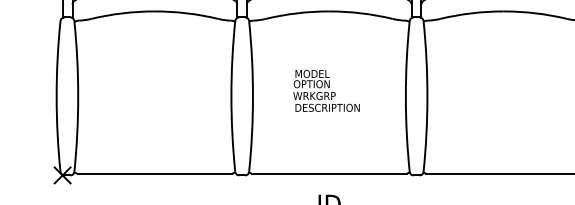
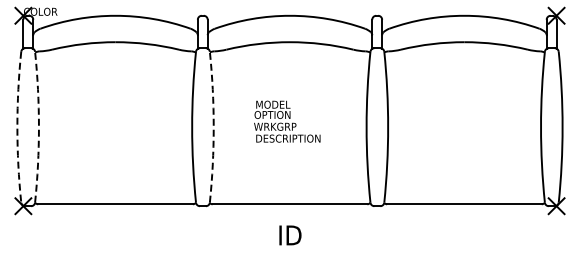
arc: (56, 96) -> (17, 127), solid -> dashed
arc: (77, 96) -> (38, 127), solid -> dashed
arc: (252, 96) -> (213, 127), solid -> dashed

